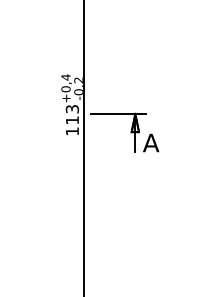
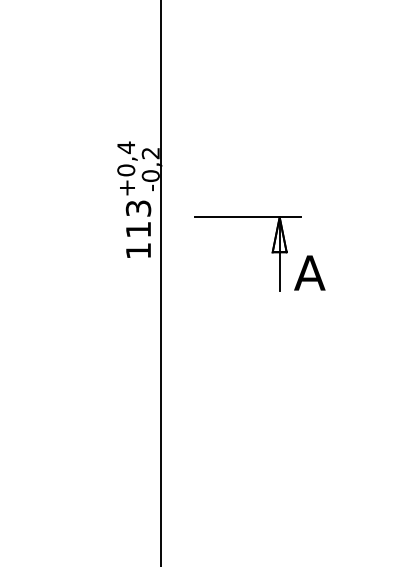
part: (124, 132) -> (258, 252), moved

